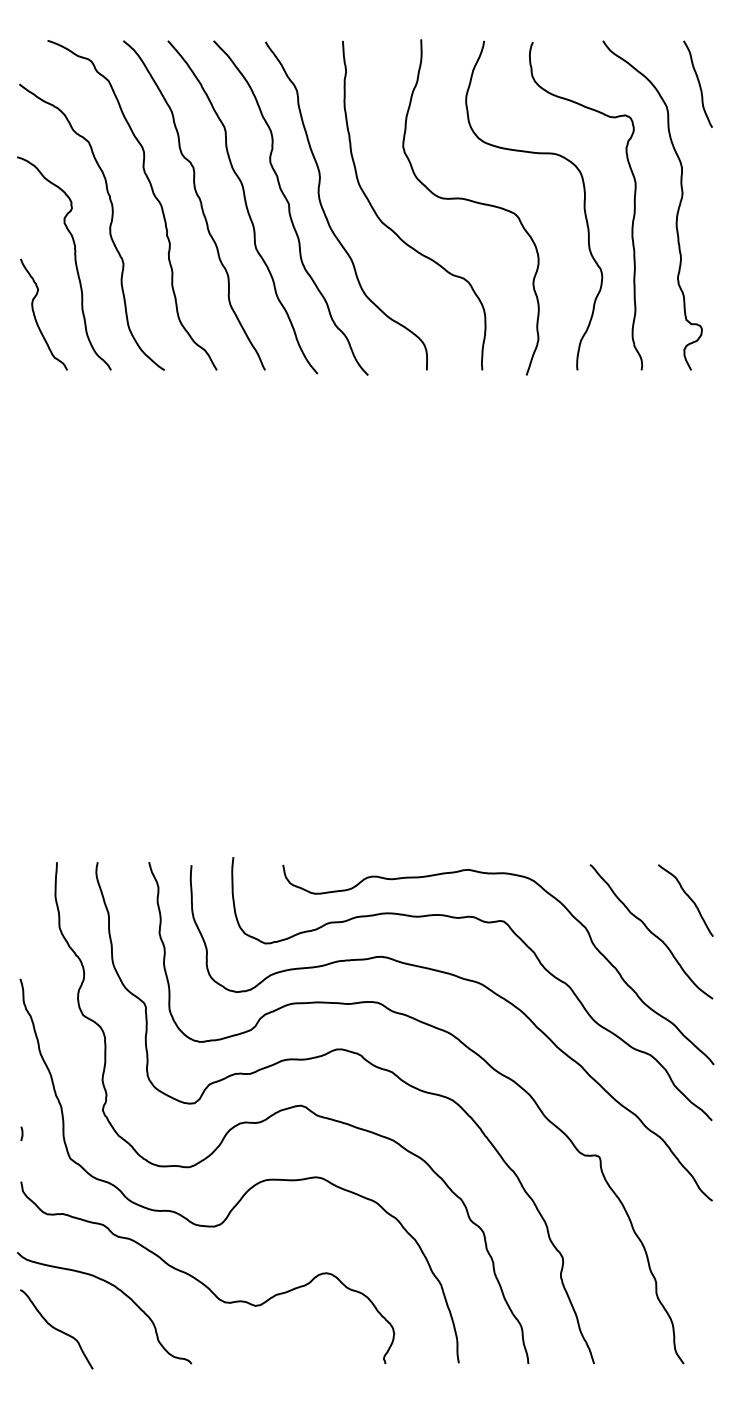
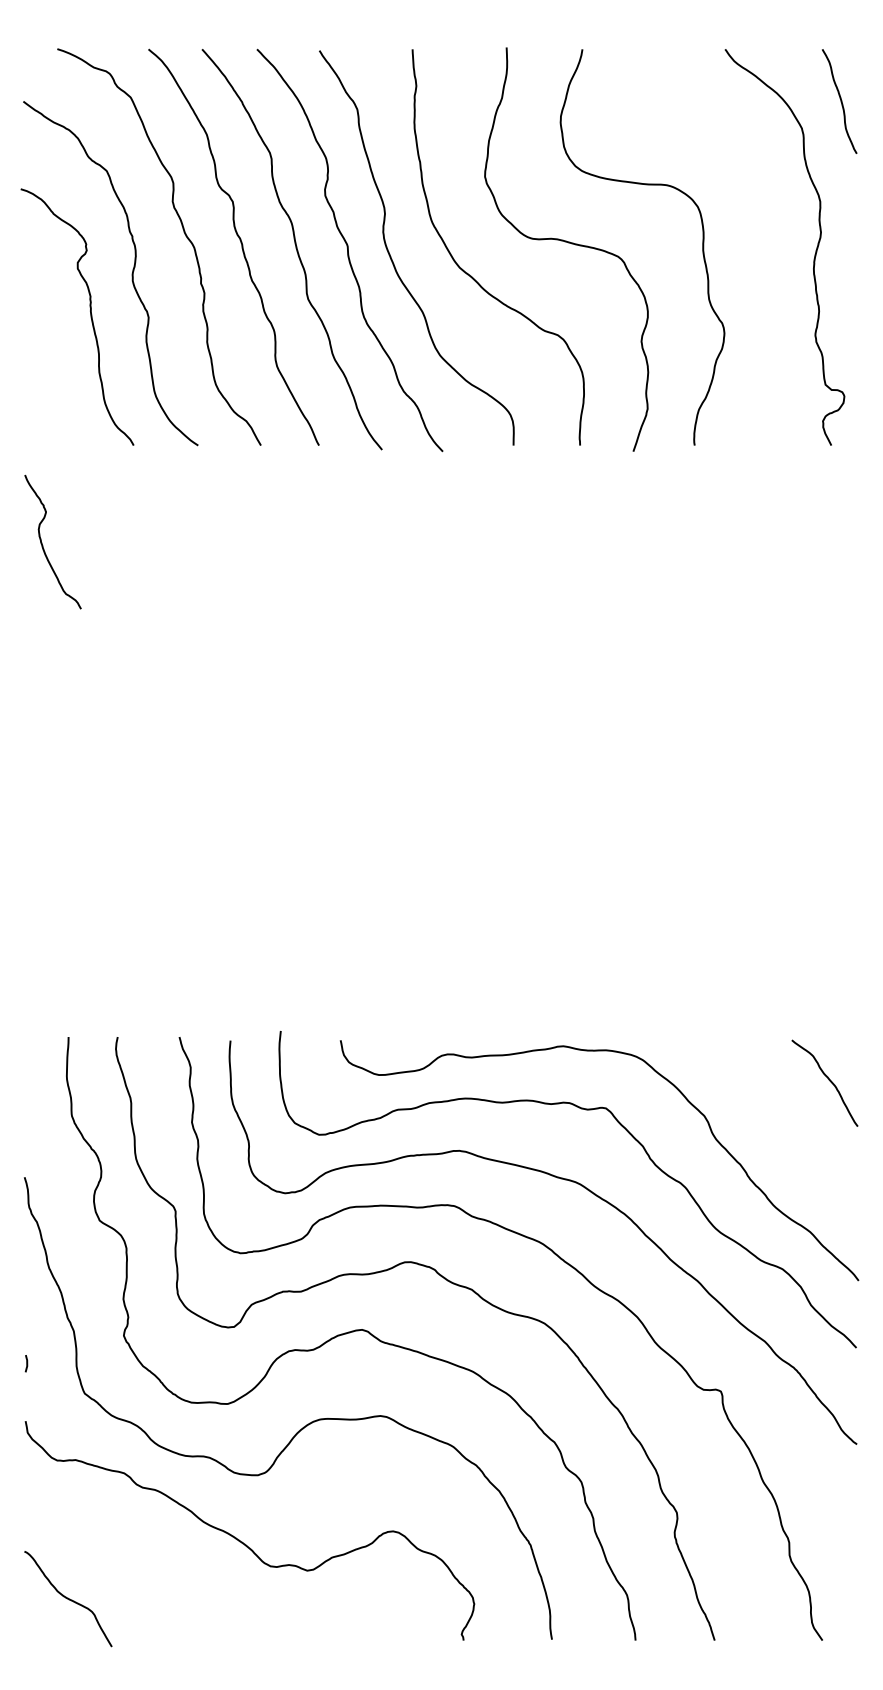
curve: (633, 204) -> (761, 246), removed
curve: (35, 315) -> (42, 543), moved
curve: (651, 931) -> (783, 1120), removed
curve: (118, 1290) -> (142, 1552), removed

